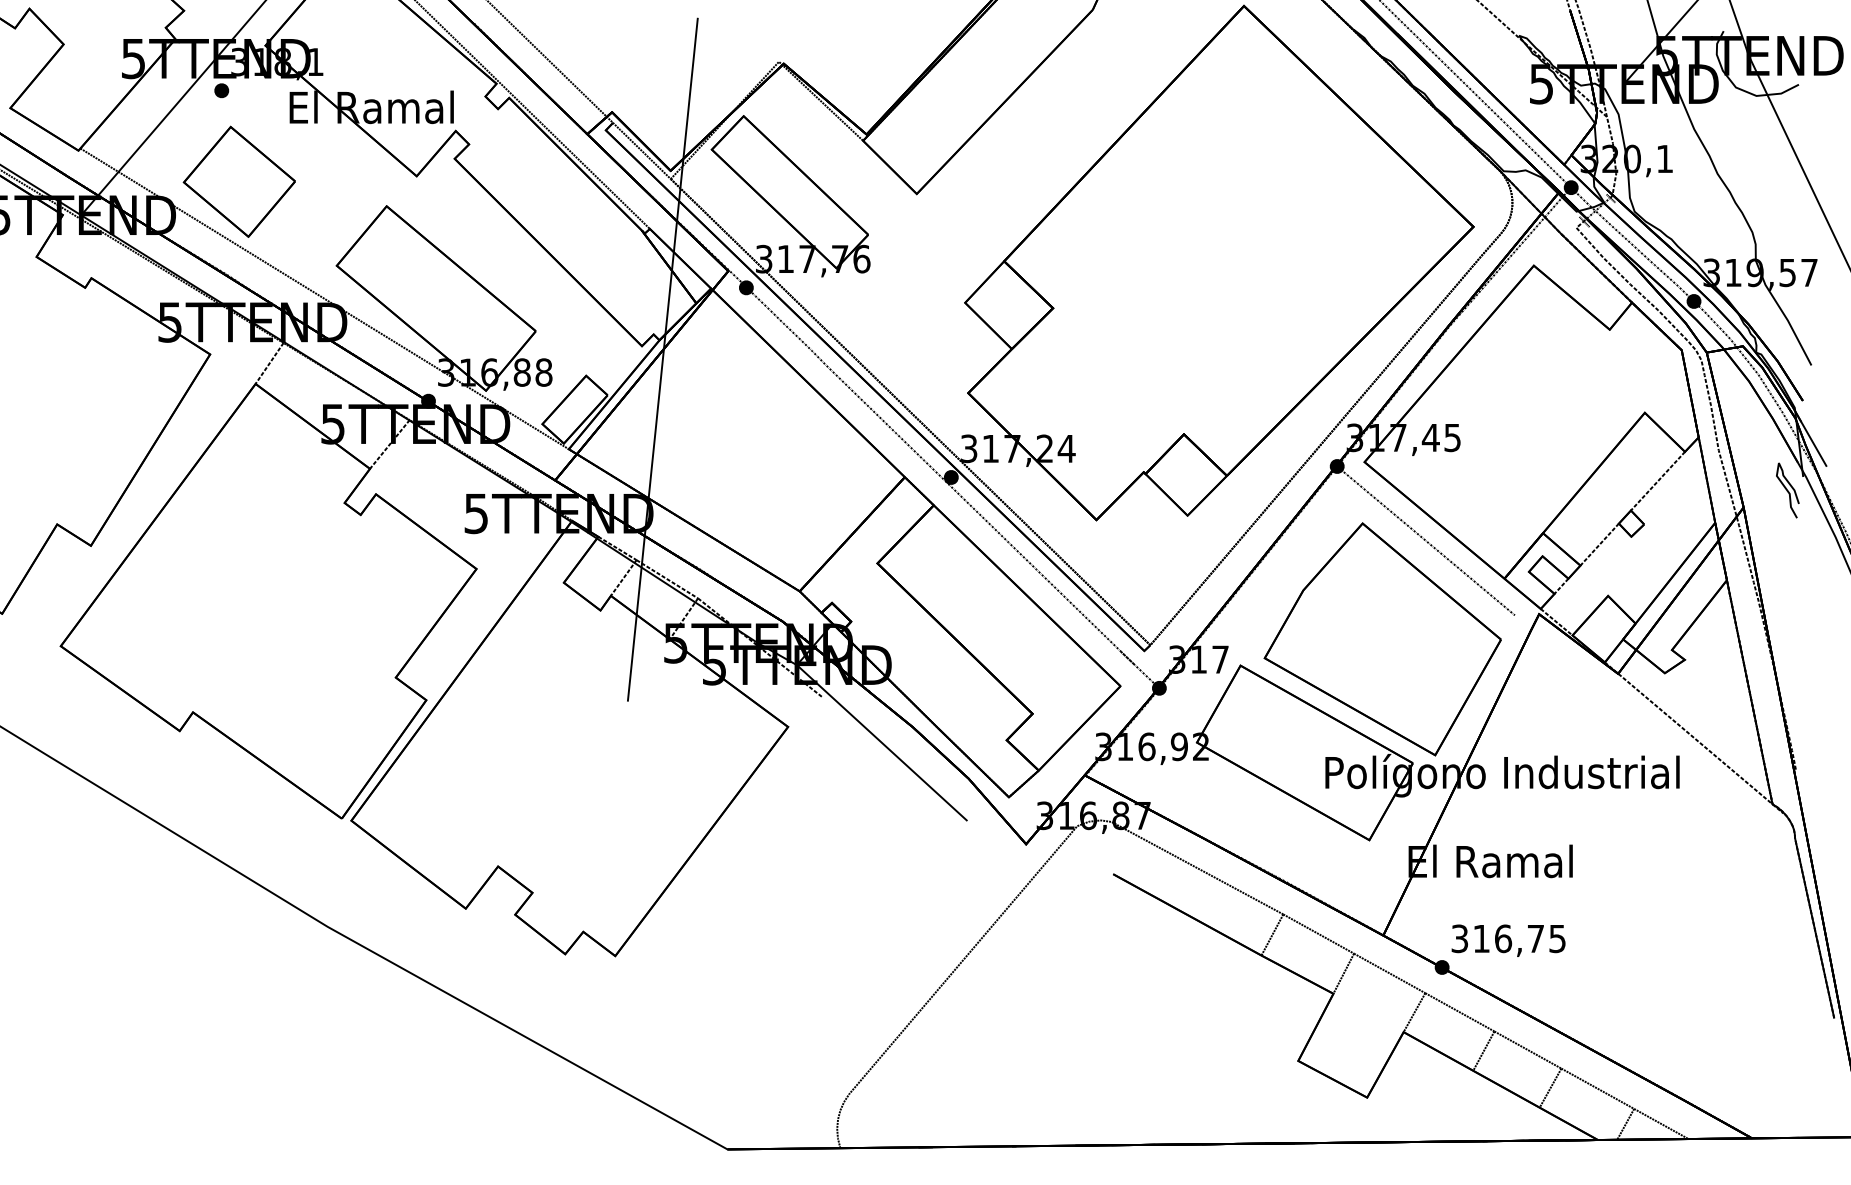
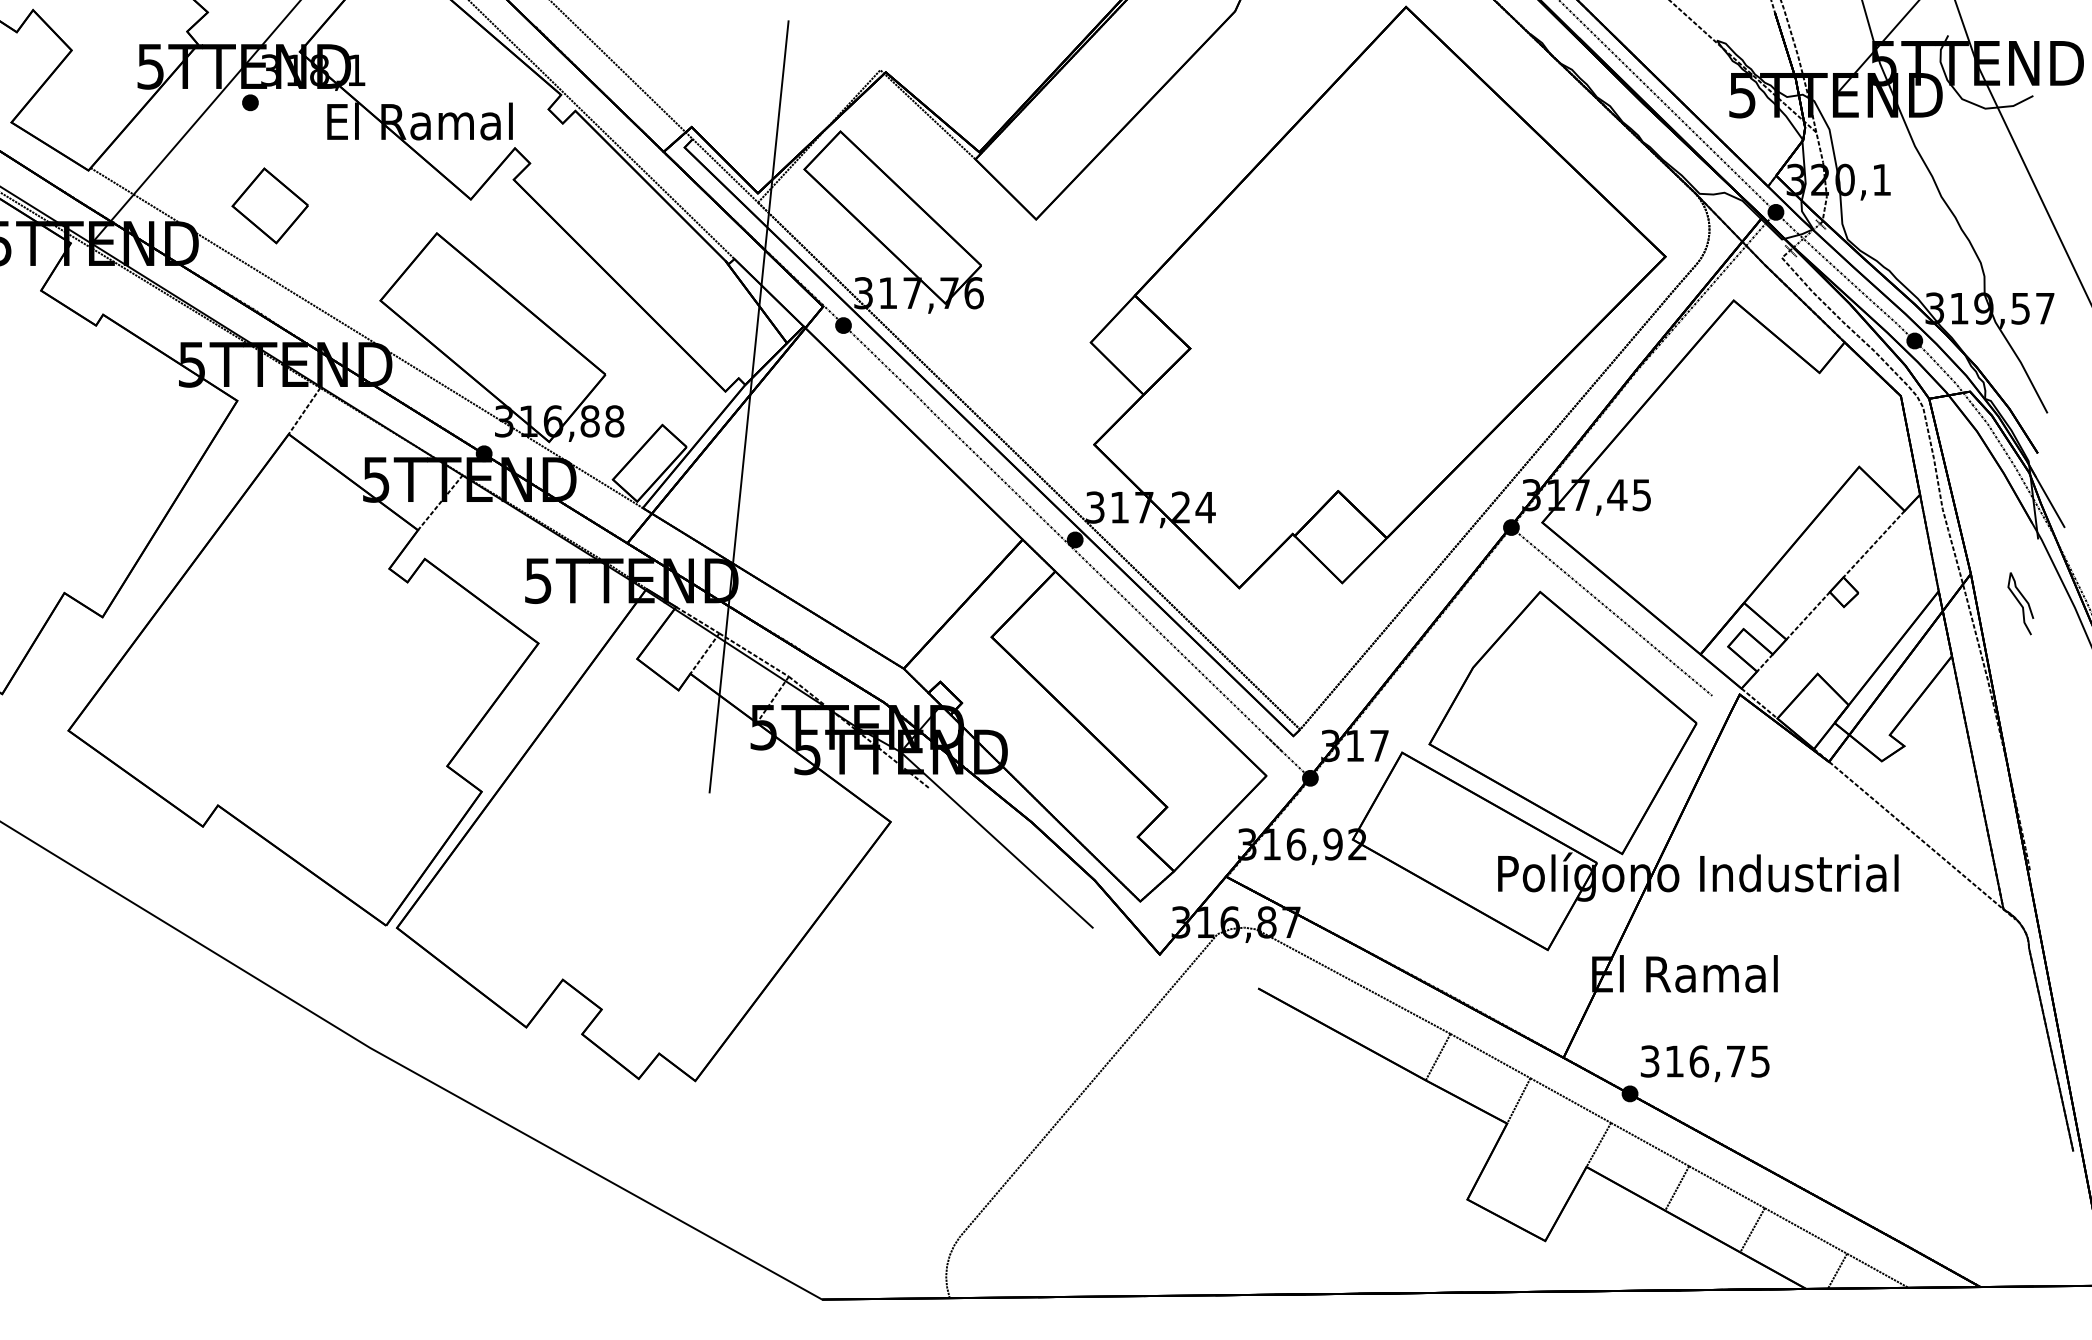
part: (238, 181) -> (269, 205), size x0.6
curve: (1787, 490) -> (2020, 603), moved

